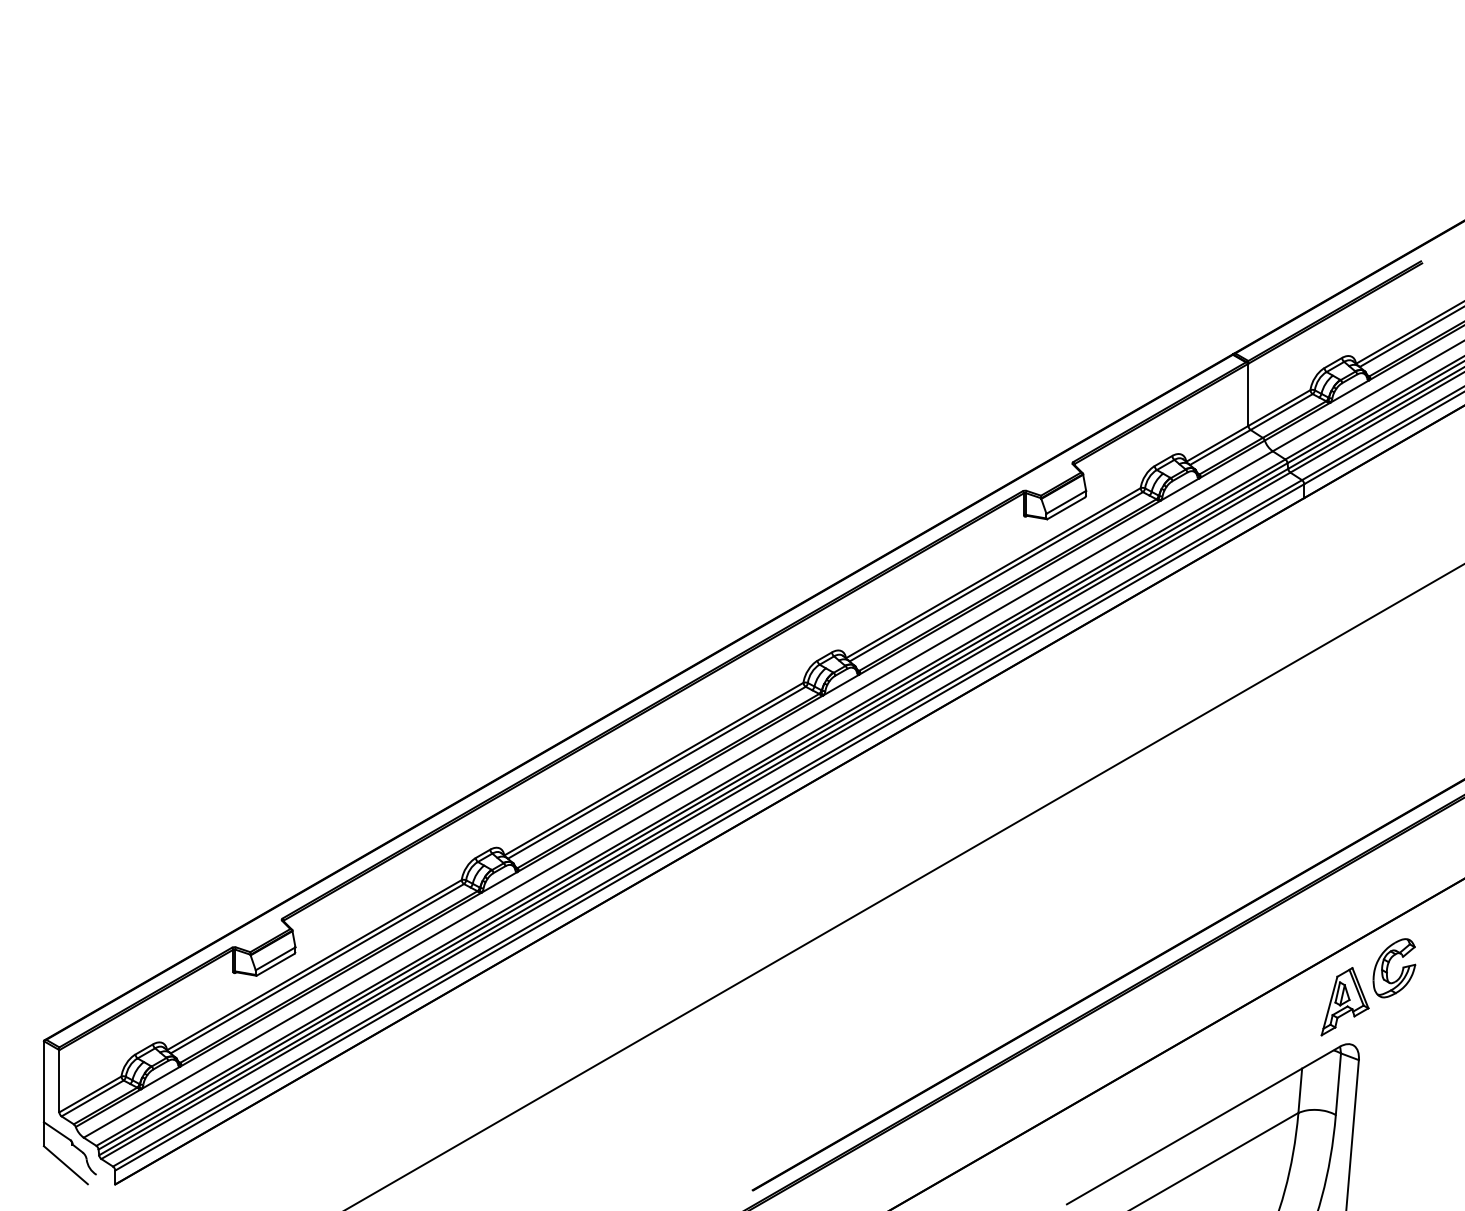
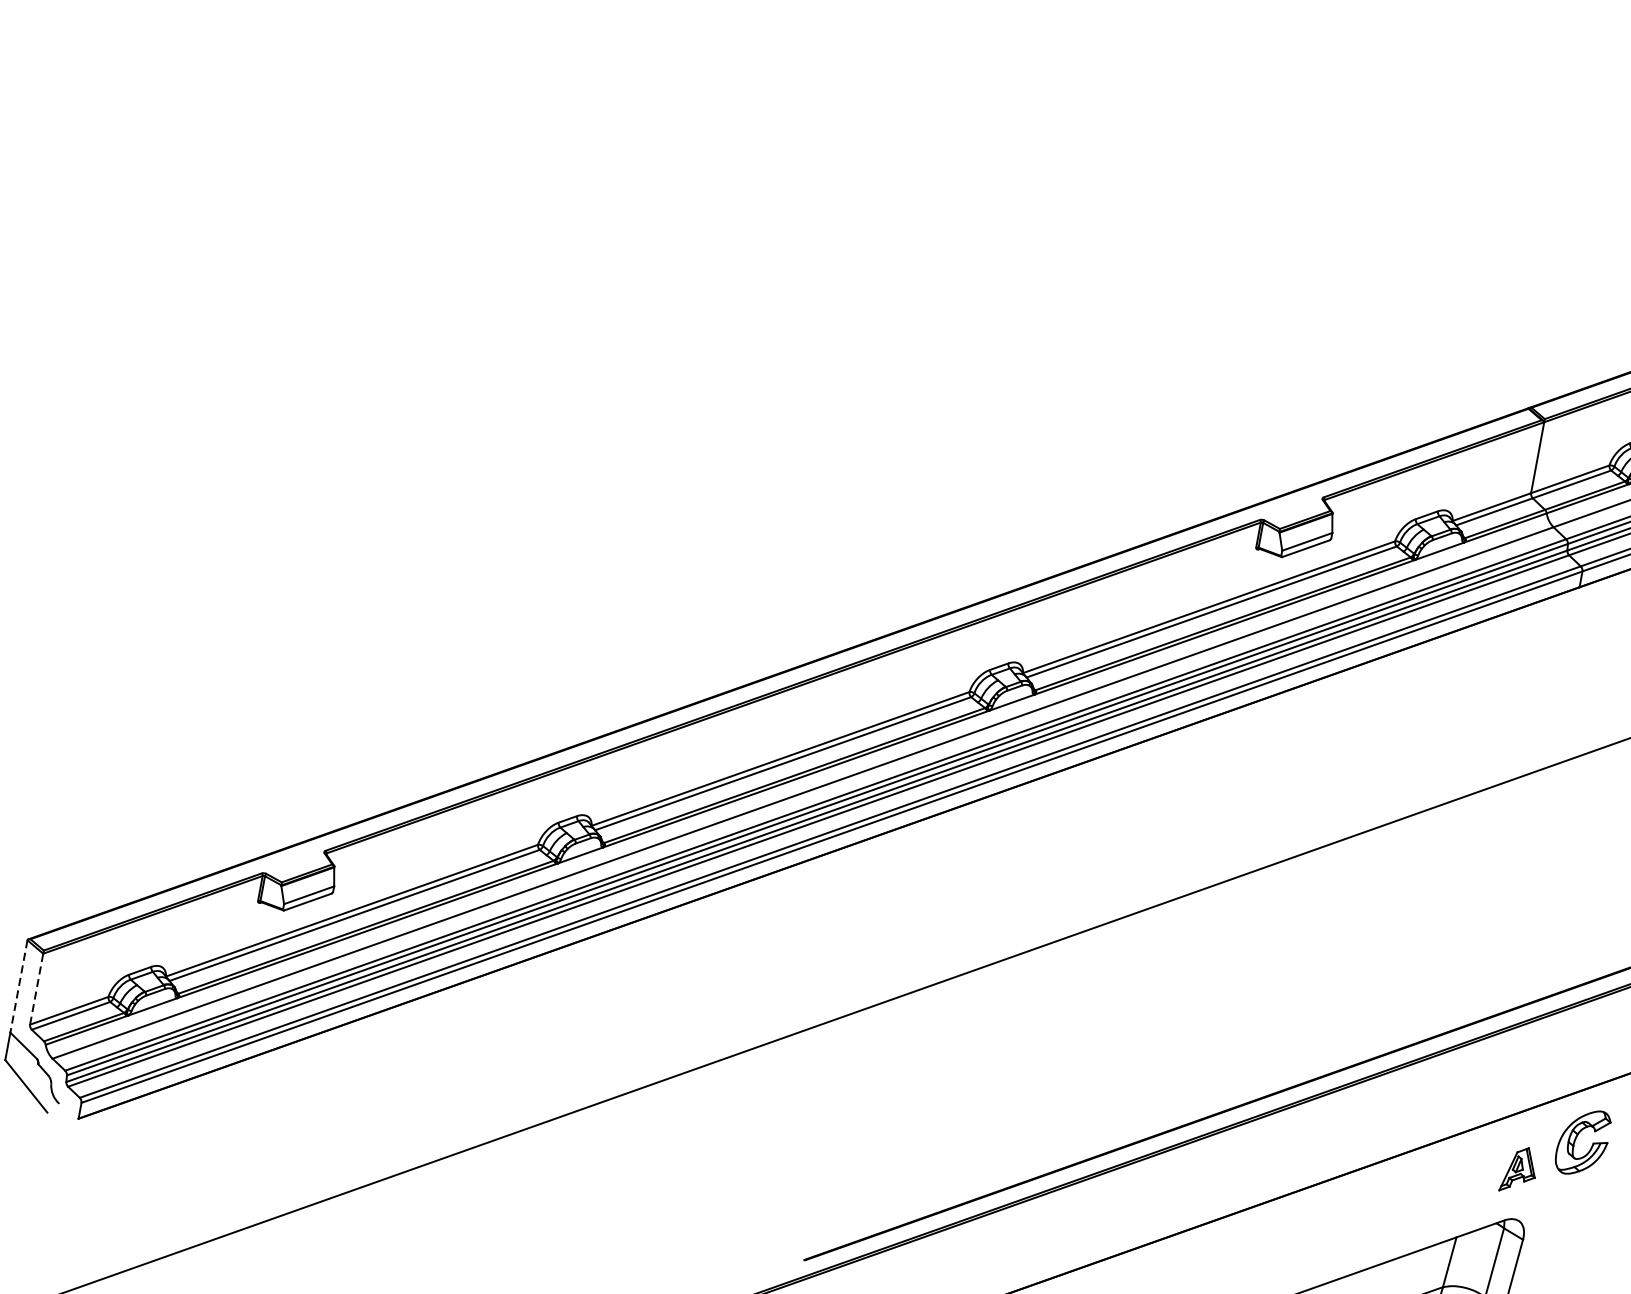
part: (1344, 1001) -> (1519, 1169), size x0.6
line: (59, 1080) -> (36, 988), solid -> dashed
line: (43, 1081) -> (18, 986), solid -> dashed

